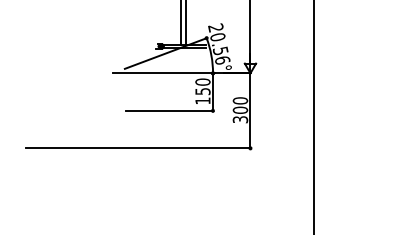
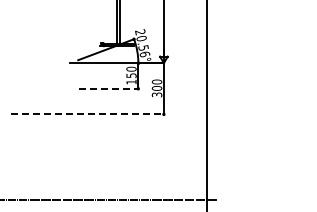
line: (169, 110) -> (108, 88), solid -> dashed
line: (138, 148) -> (87, 114), solid -> dashed

